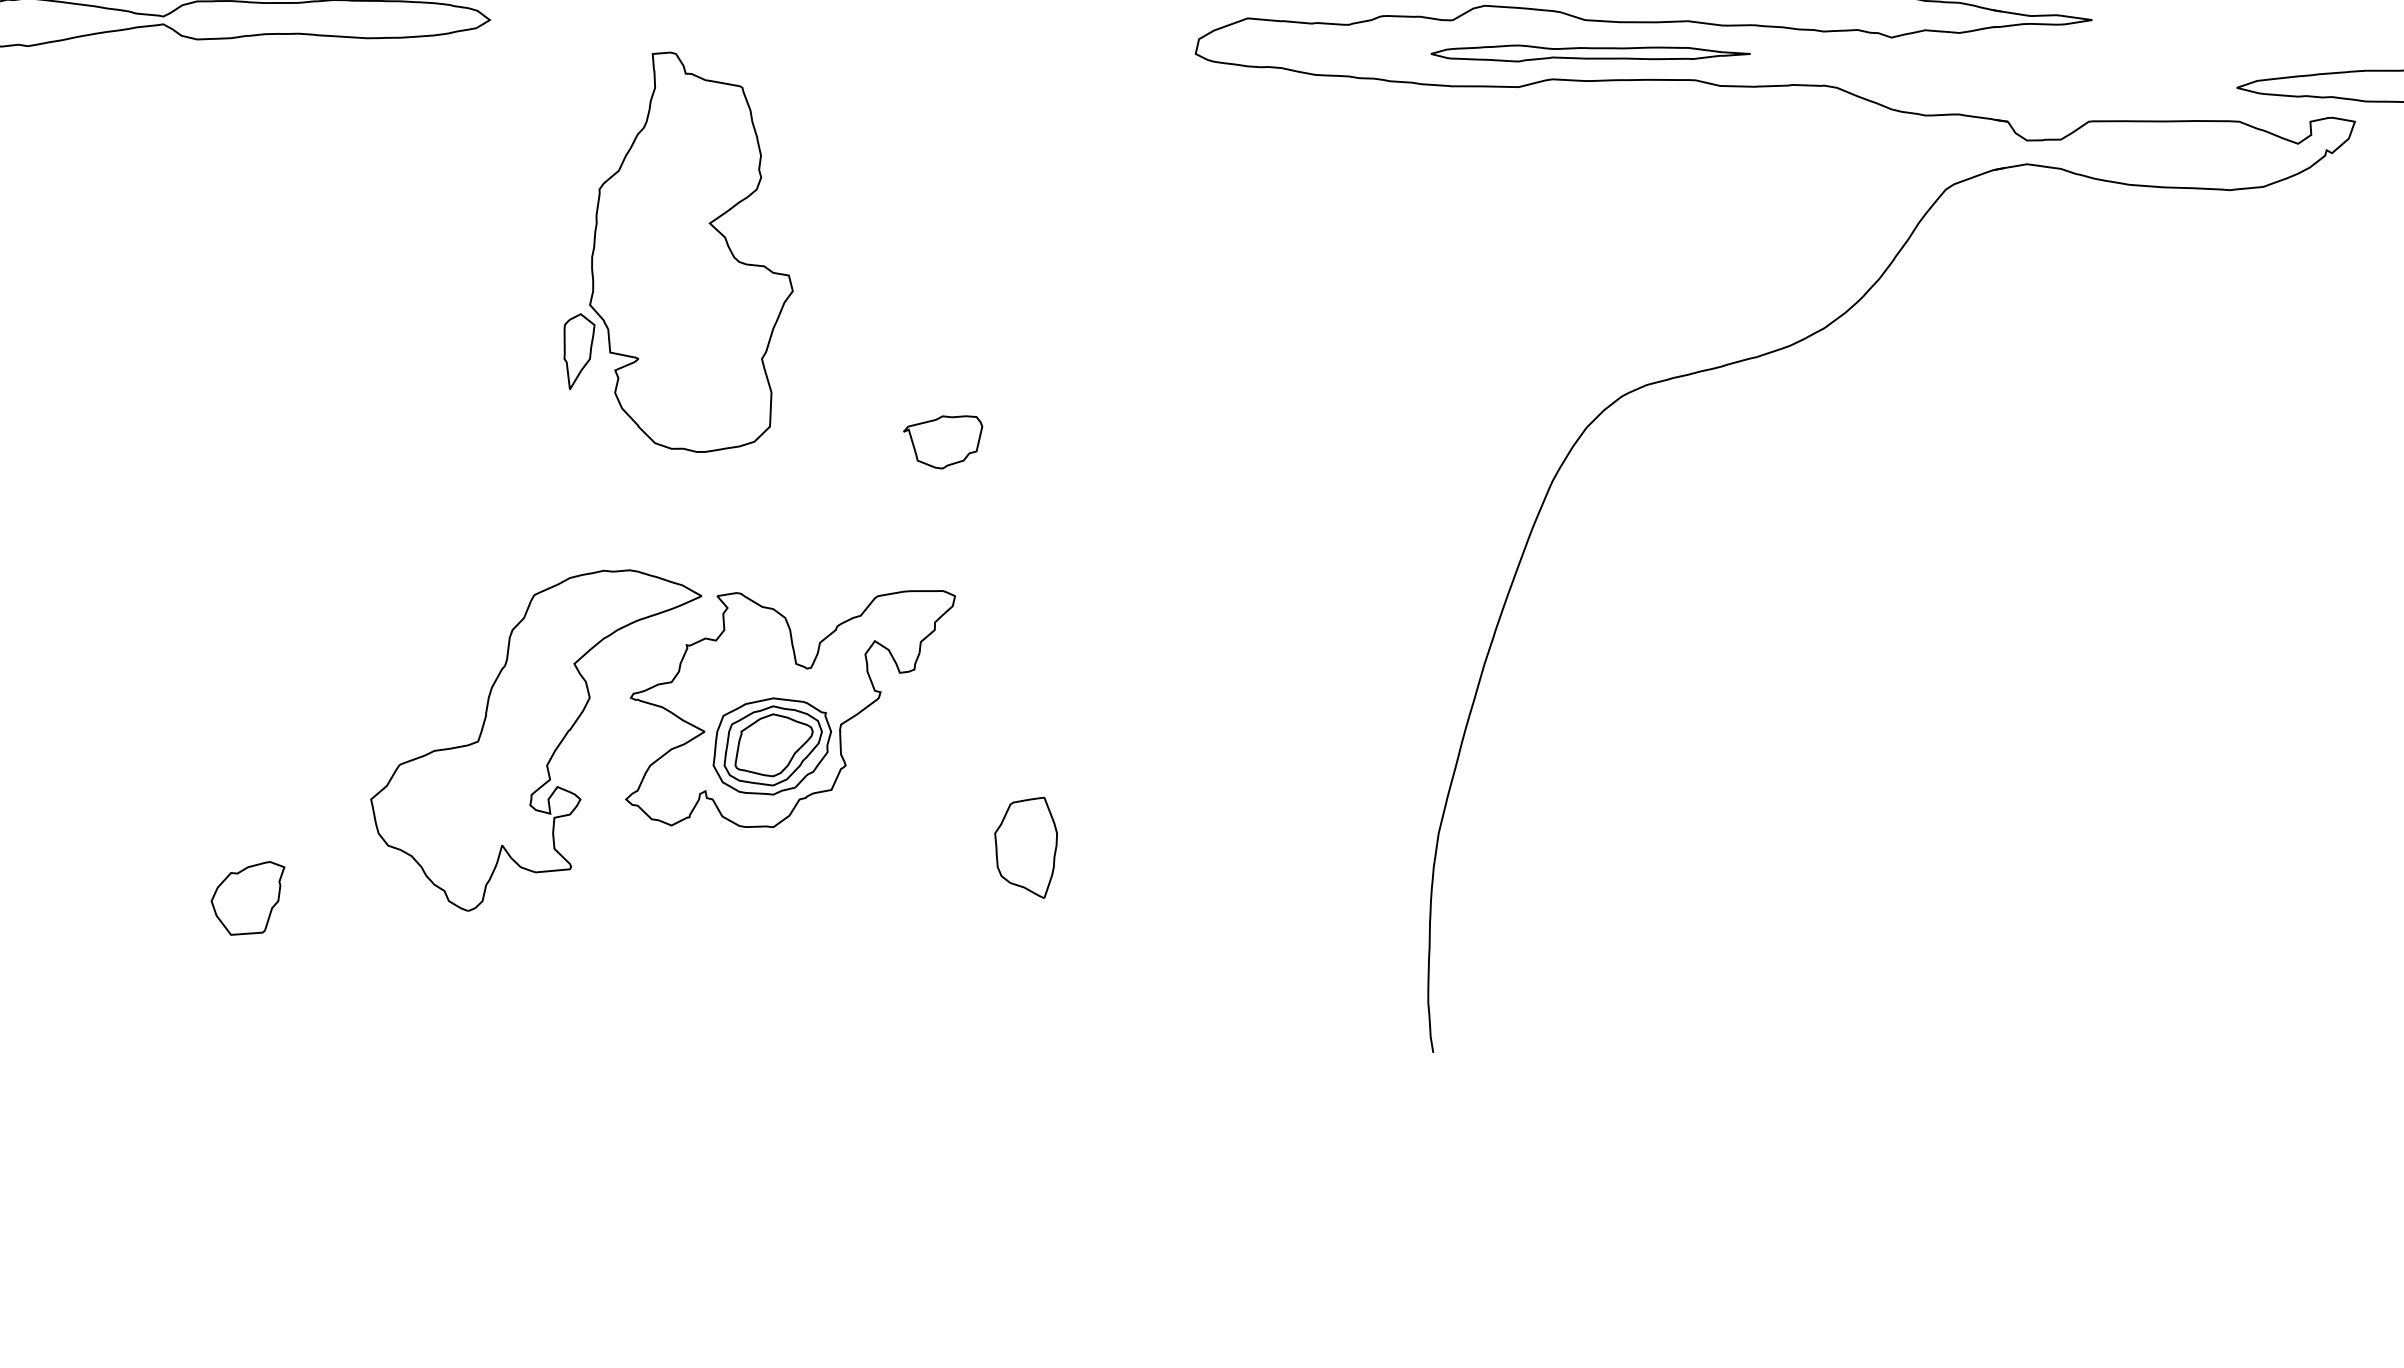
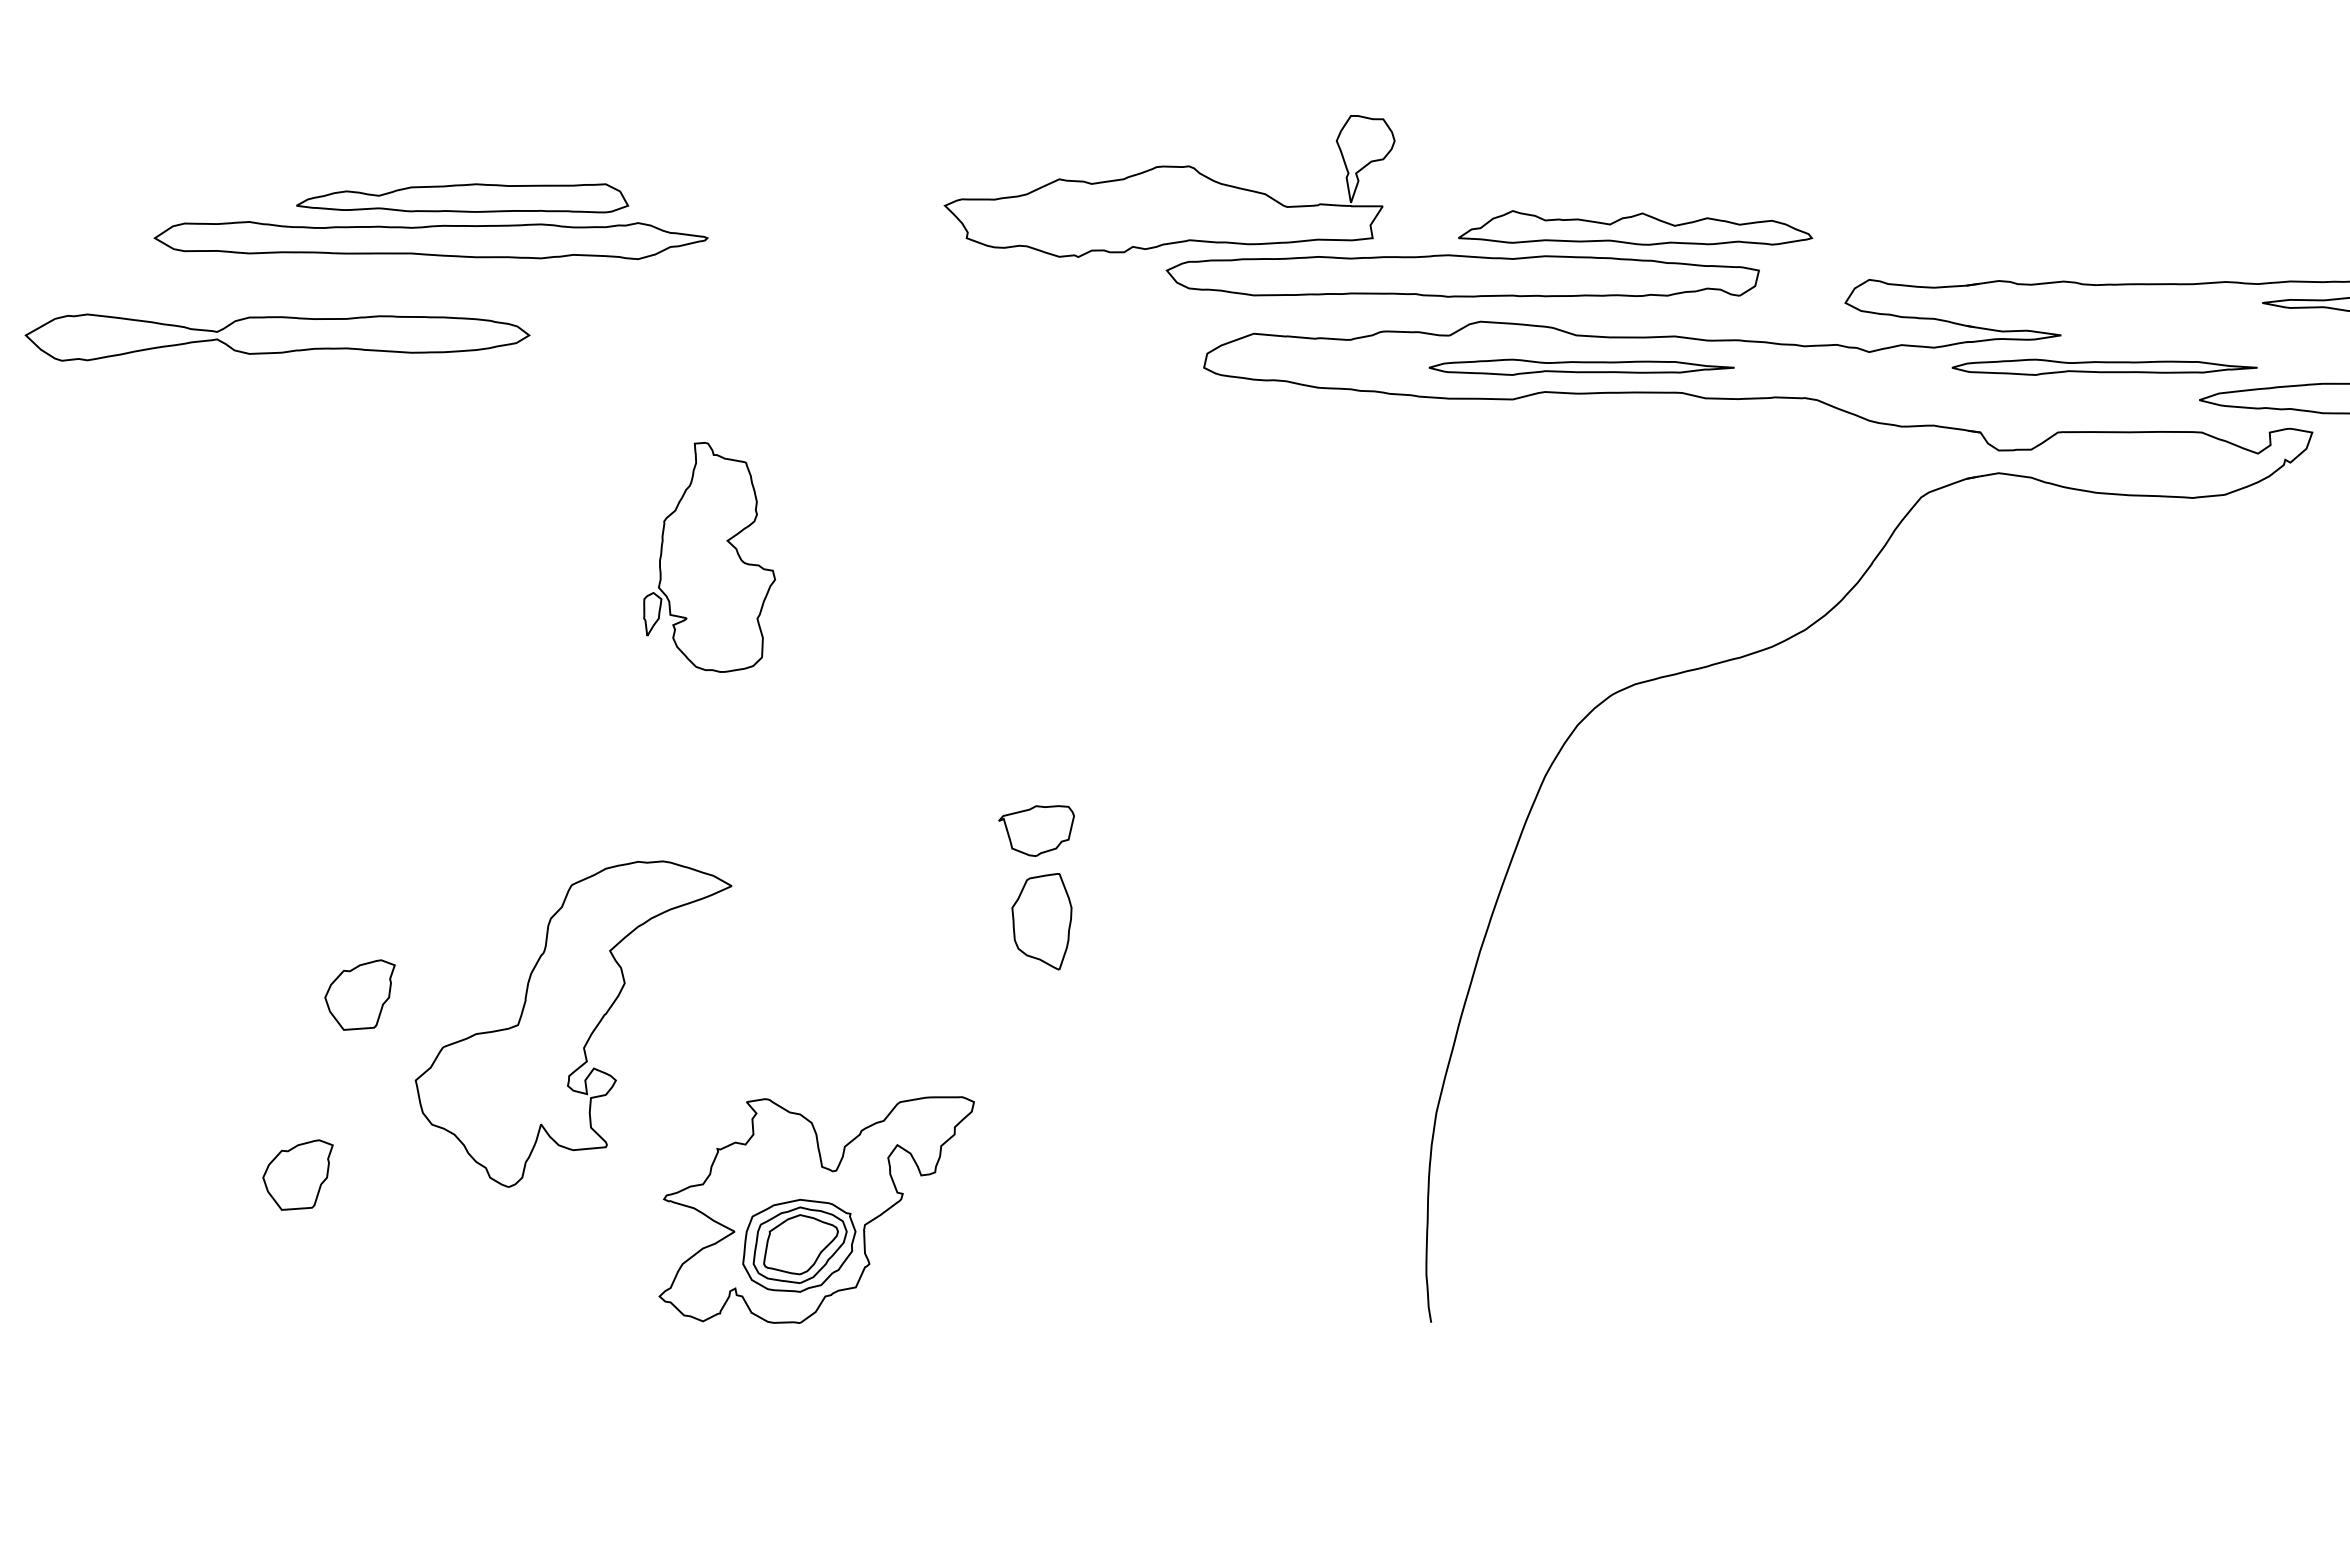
part: (2137, 52) -> (2104, 366), added
part: (678, 252) -> (709, 557), size x0.6
part: (943, 441) -> (1036, 830), moved
part: (790, 708) -> (816, 1209), moved
part: (312, 709) -> (359, 994), added
part: (1025, 847) -> (1041, 921), moved

